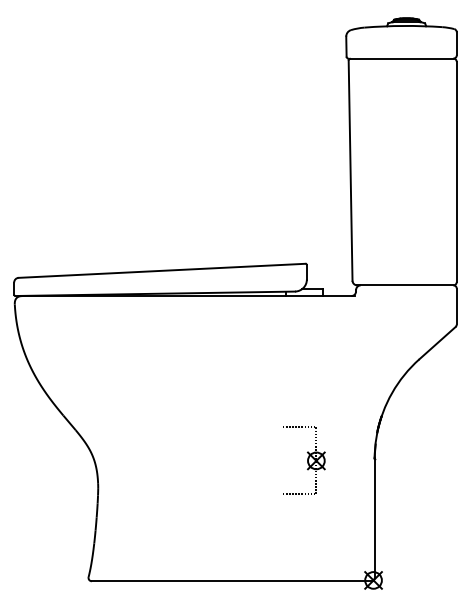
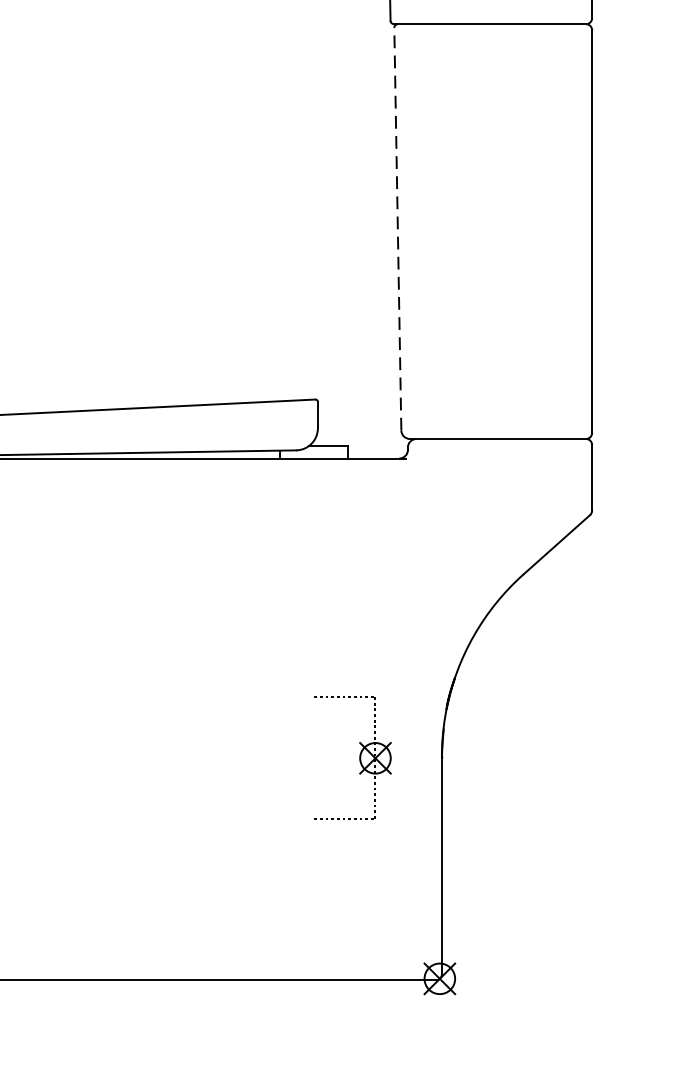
line: (350, 170) -> (397, 228), solid -> dashed
part: (304, 460) -> (353, 757), moved

